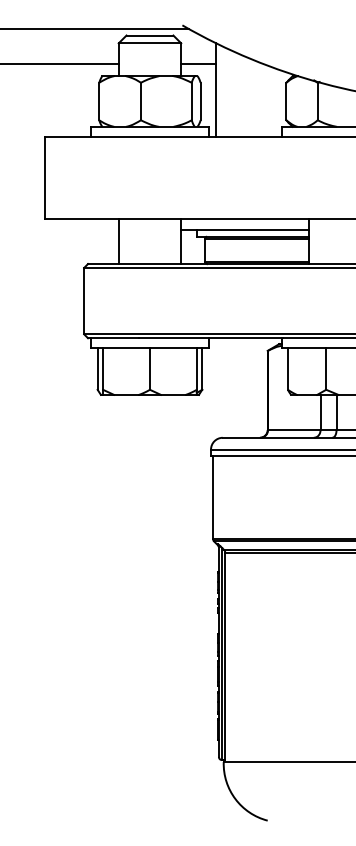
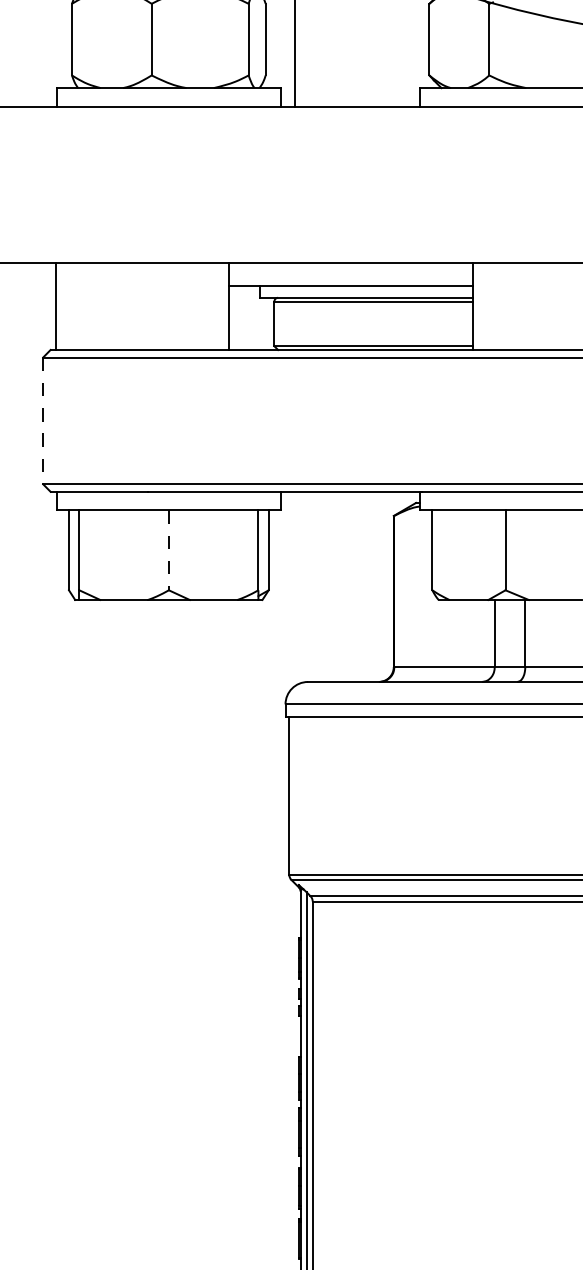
line: (118, 241) -> (55, 306), moved
line: (84, 301) -> (43, 421), solid -> dashed
line: (149, 368) -> (167, 549), solid -> dashed

